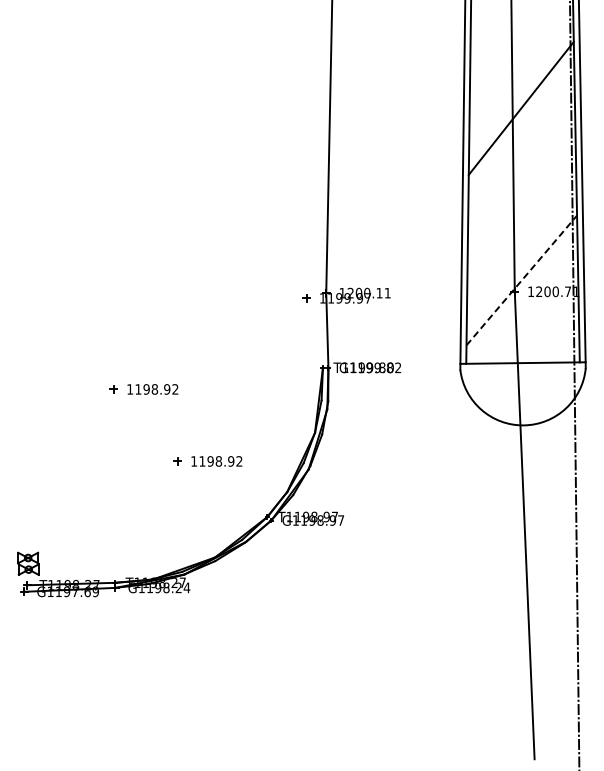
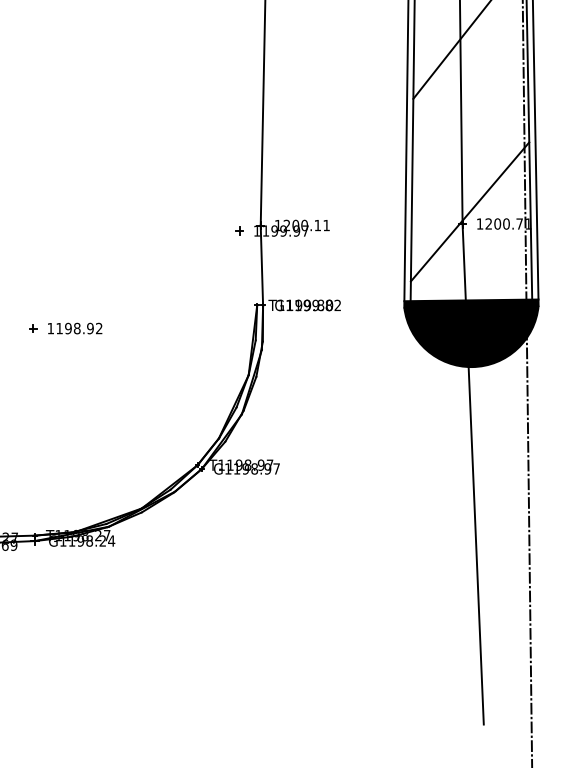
line: (522, 280) -> (470, 211), dashed -> solid
fill: (522, 393) -> (470, 332), added
part: (207, 461) -> (133, 405), removed

